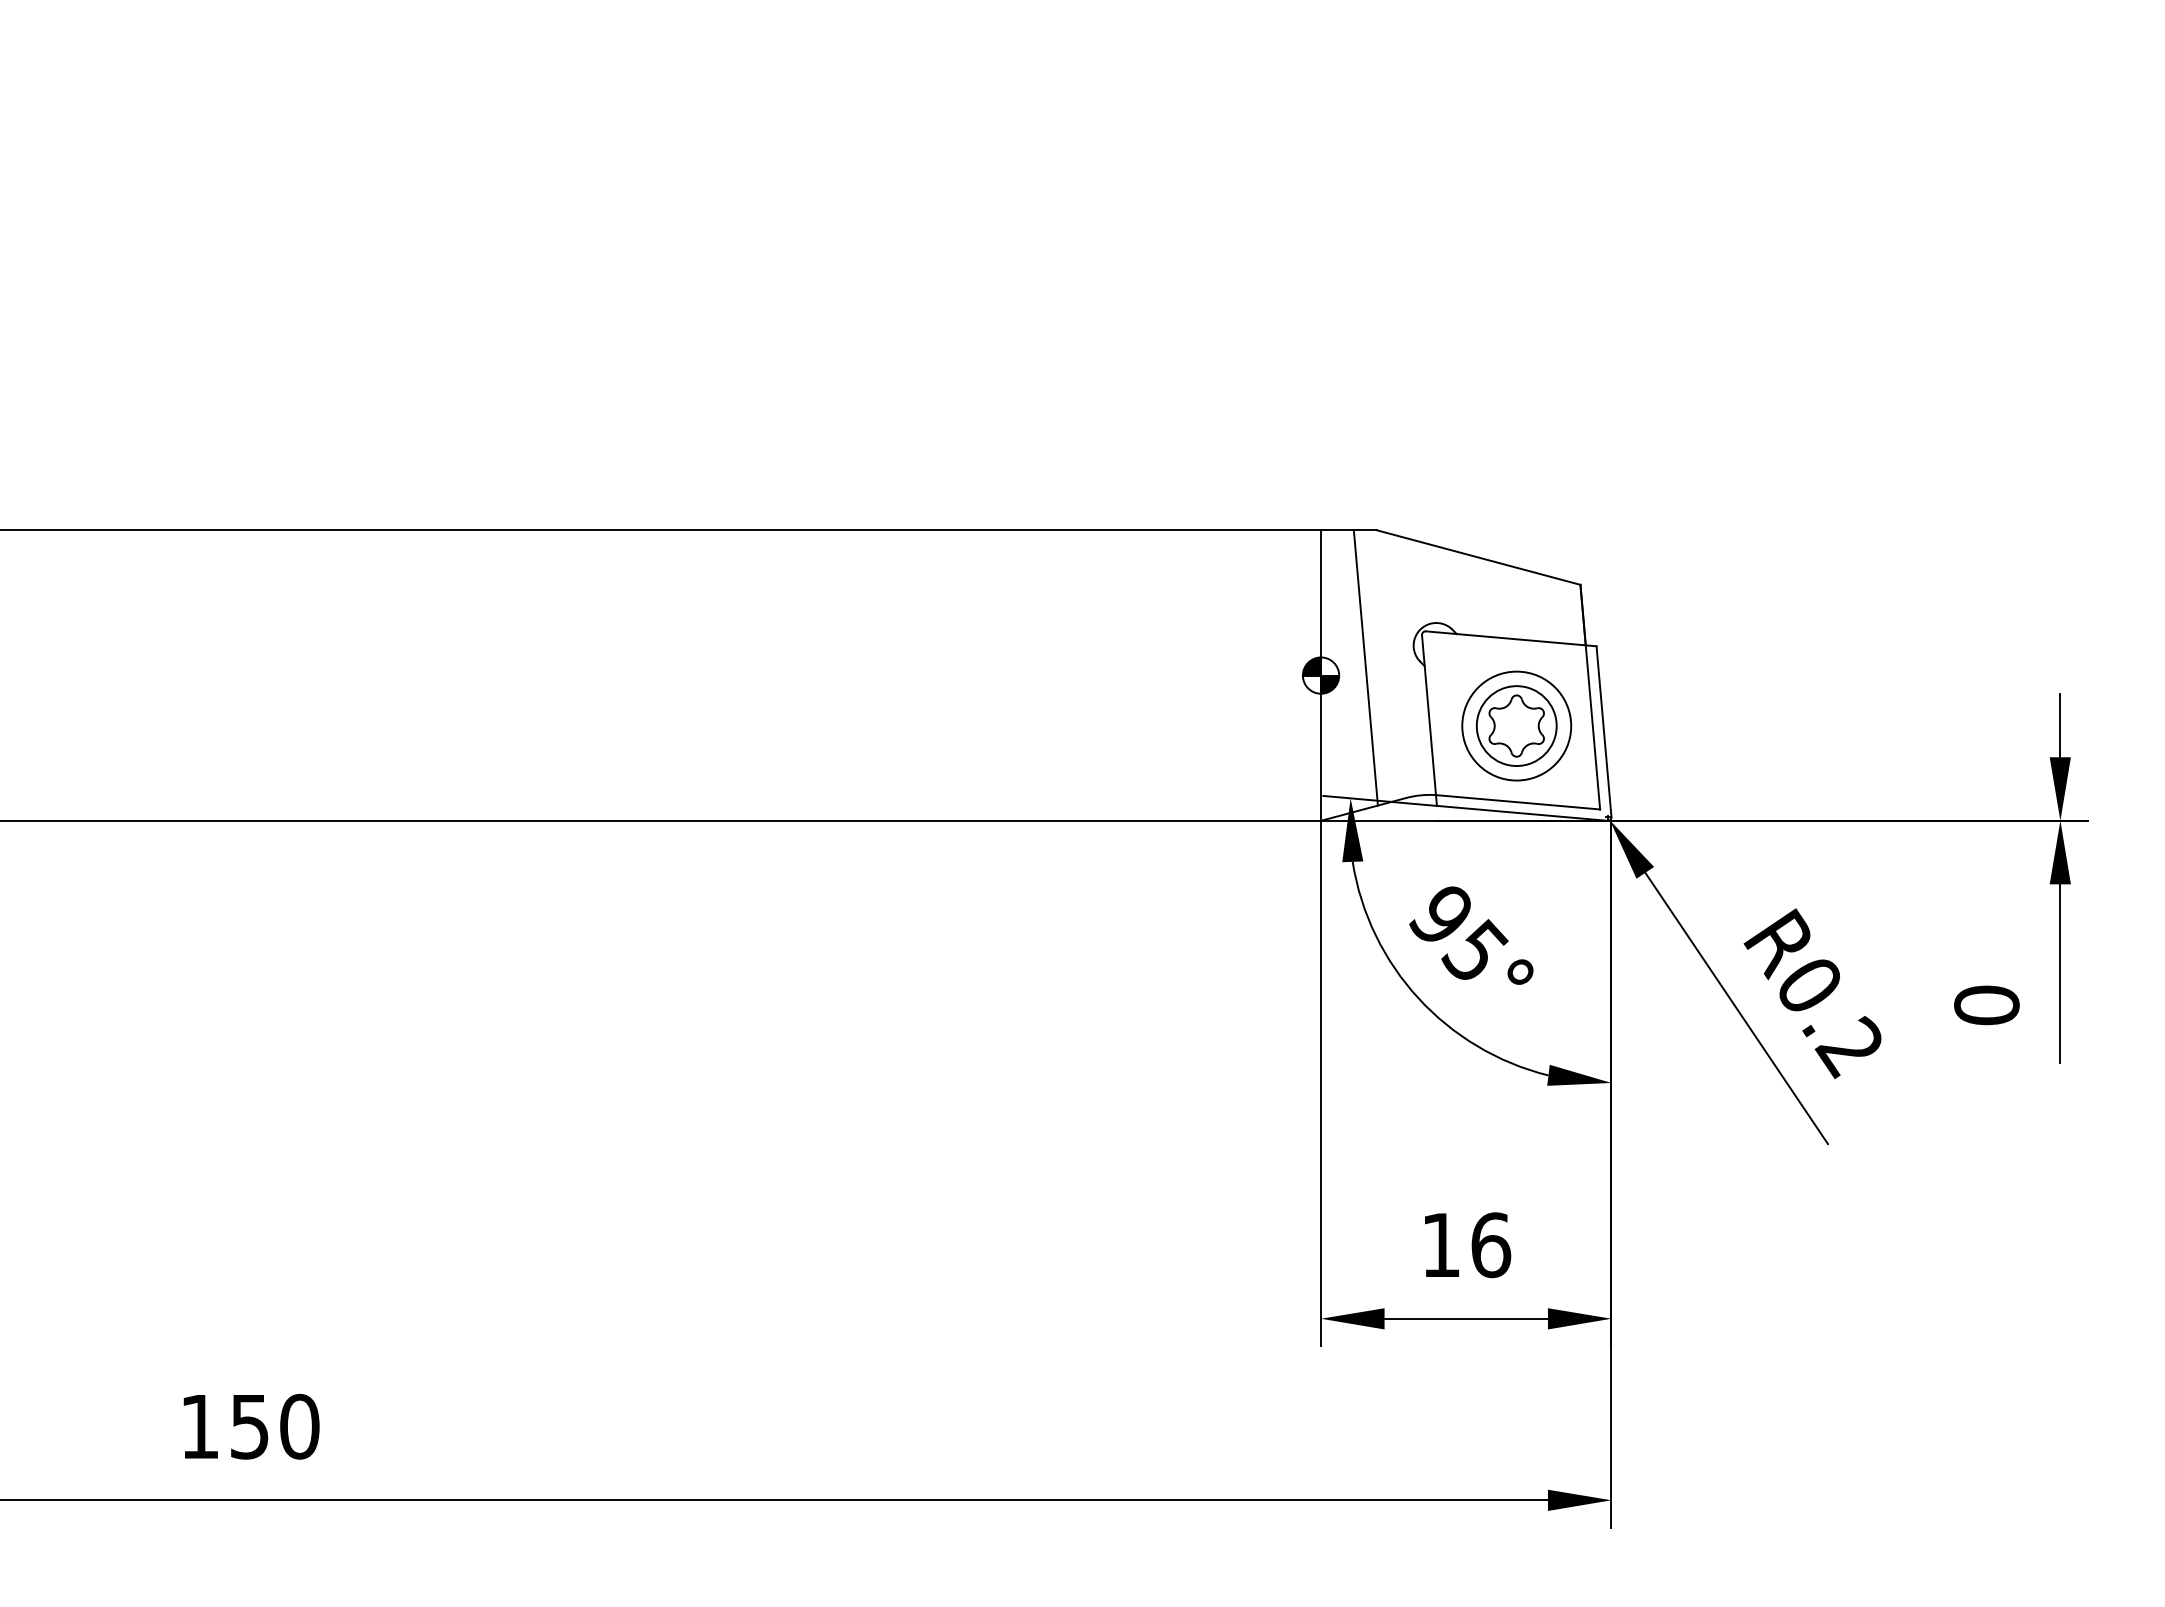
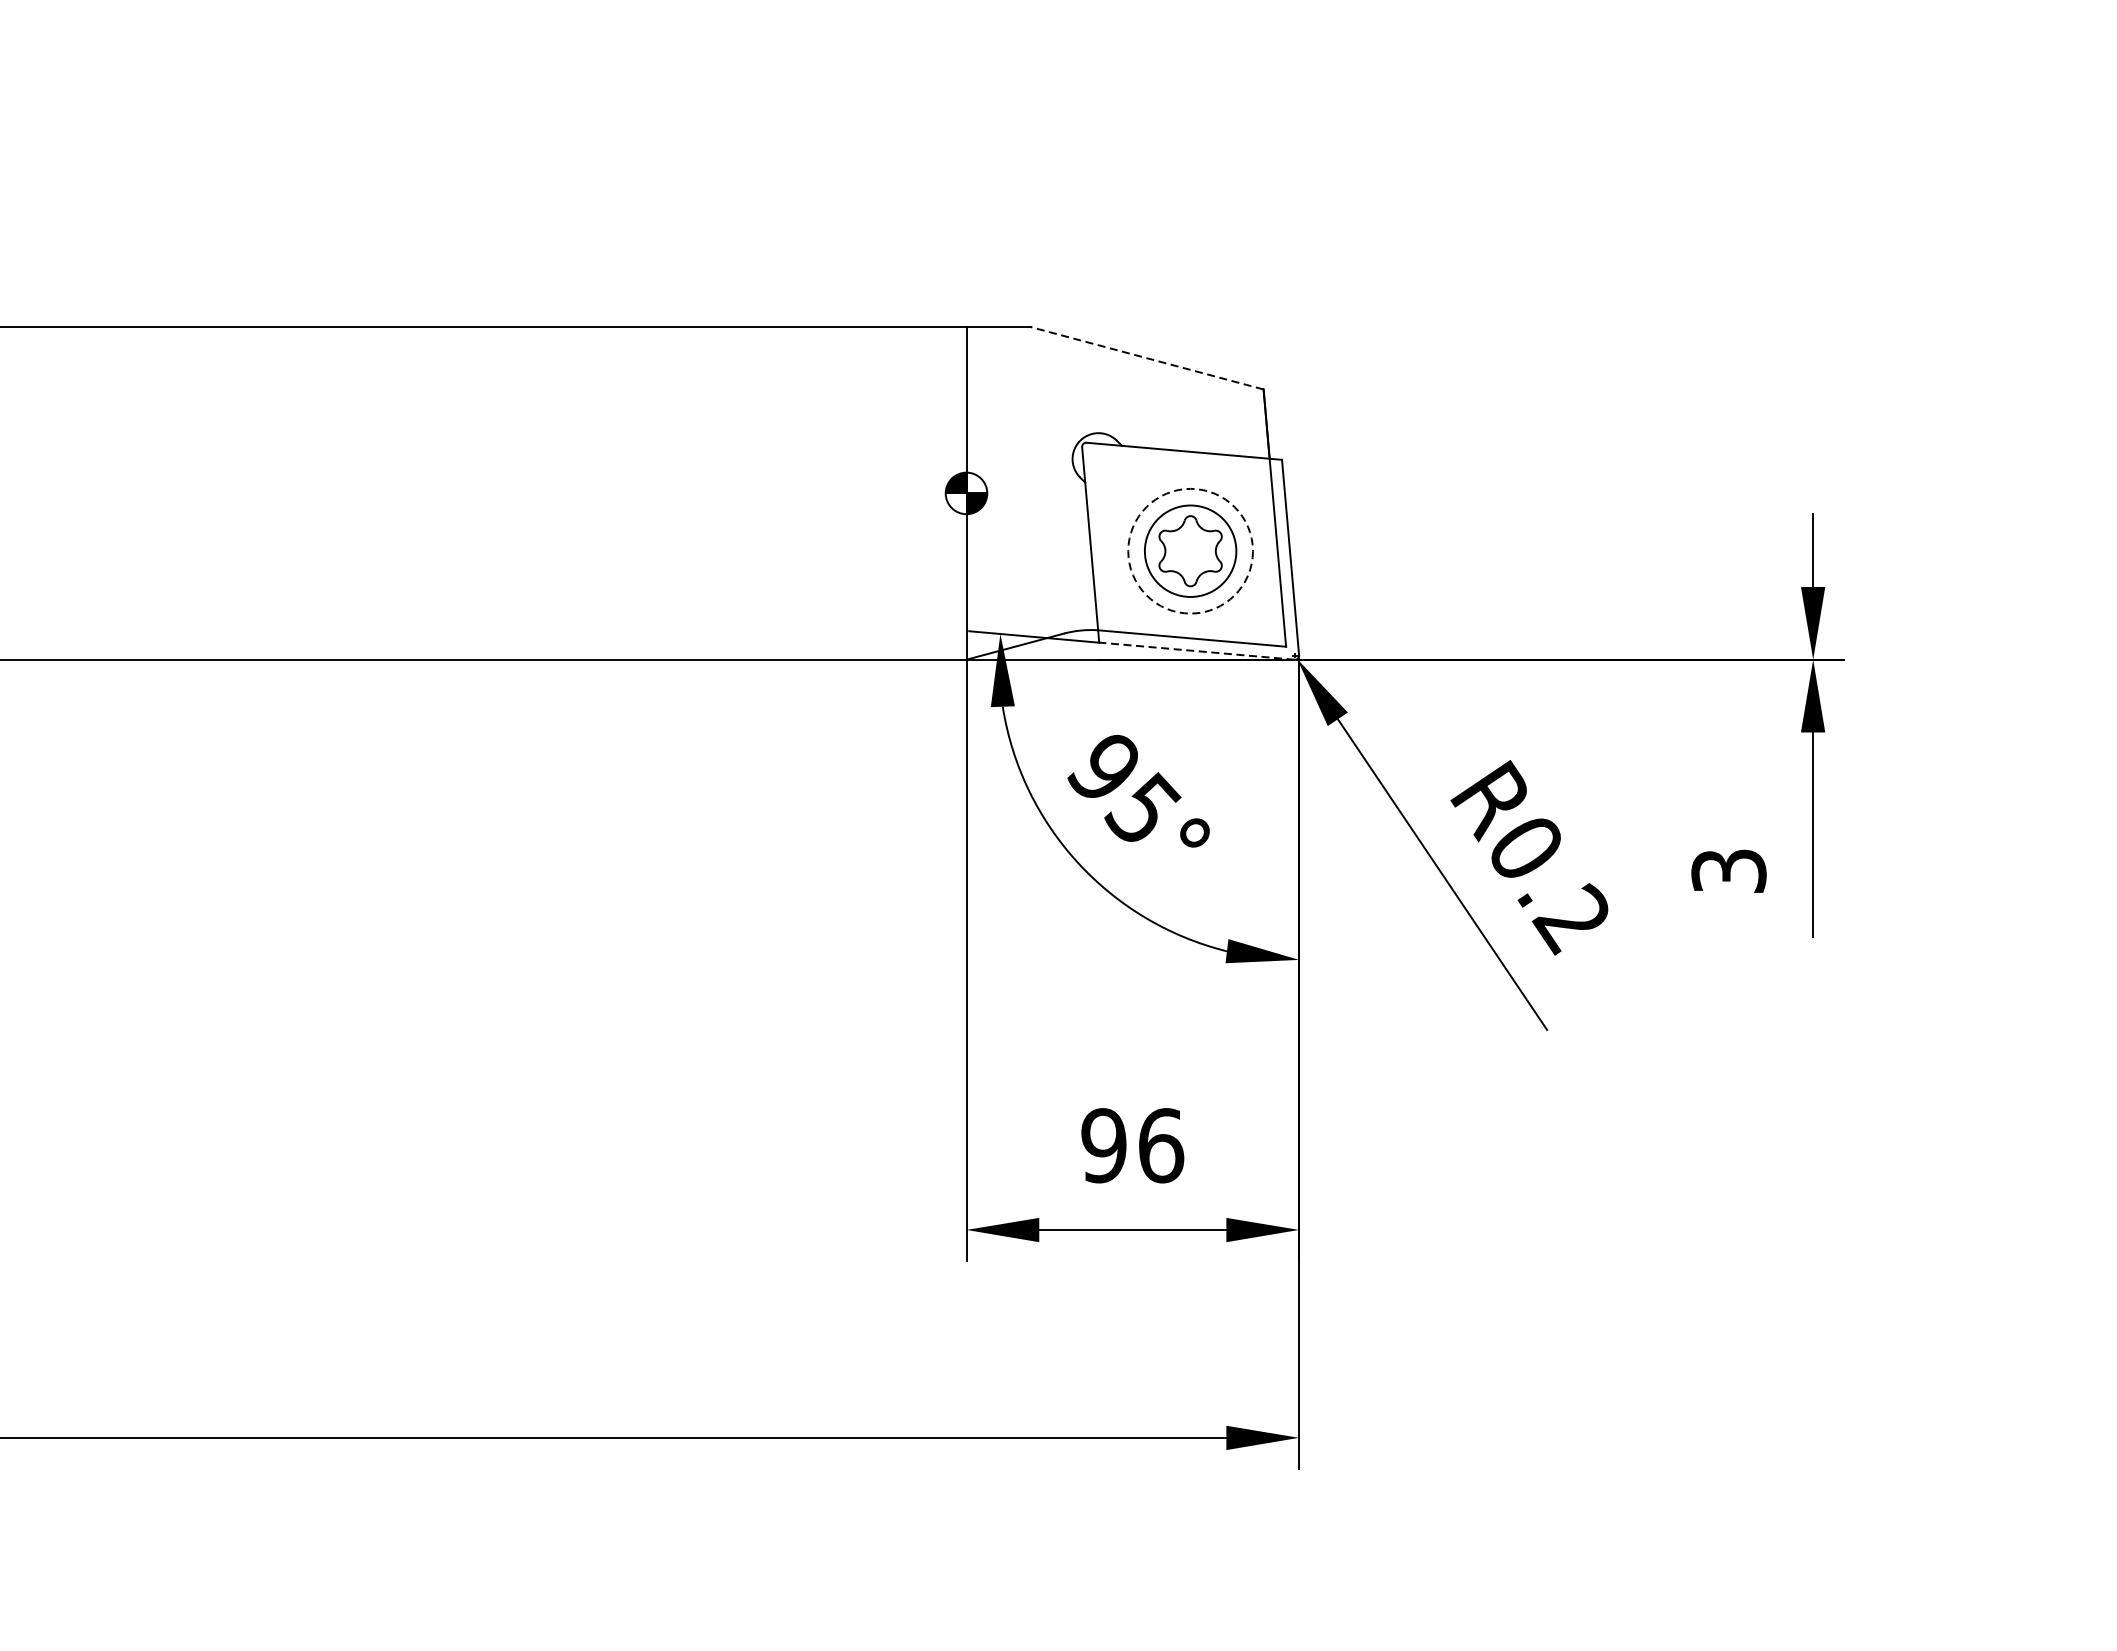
line: (1478, 557) -> (1146, 358), solid -> dashed
line: (1365, 667) -> (1017, 484), removed
circle: (1516, 725) -> (1190, 550), solid -> dashed
line: (1522, 813) -> (1197, 651), solid -> dashed
text: (1986, 1005) -> (1728, 871), 0 -> 3
text: (1440, 1245) -> (1103, 1146), 16 -> 96

